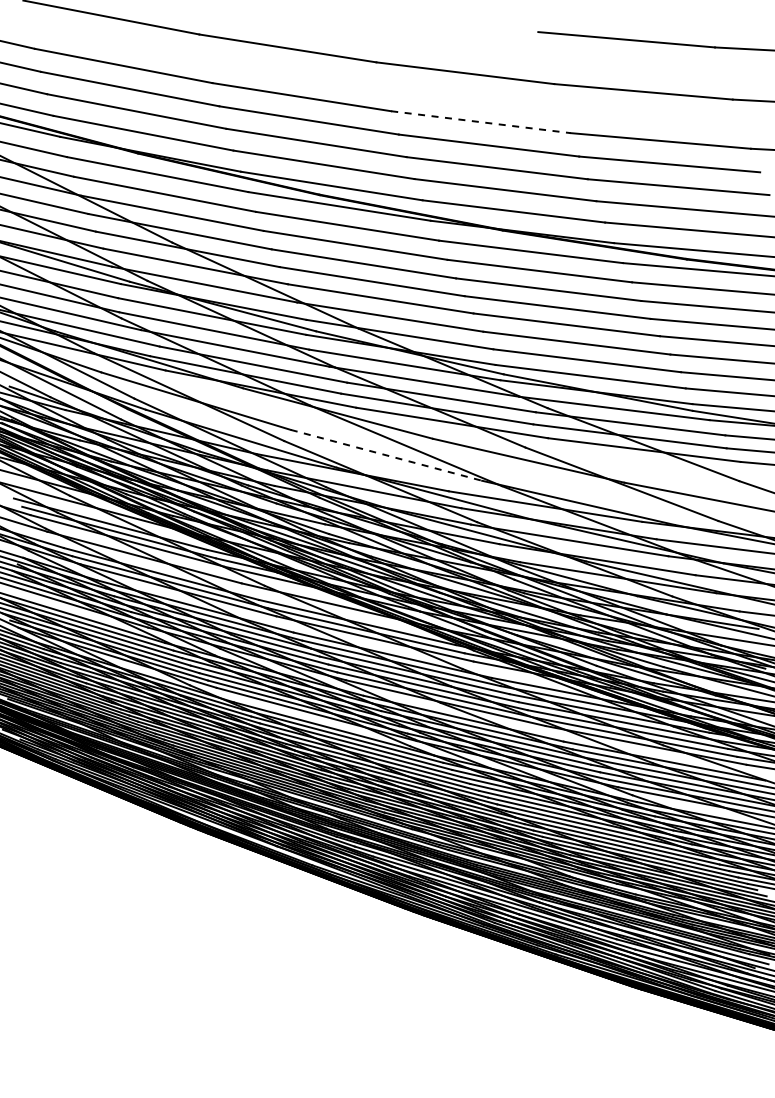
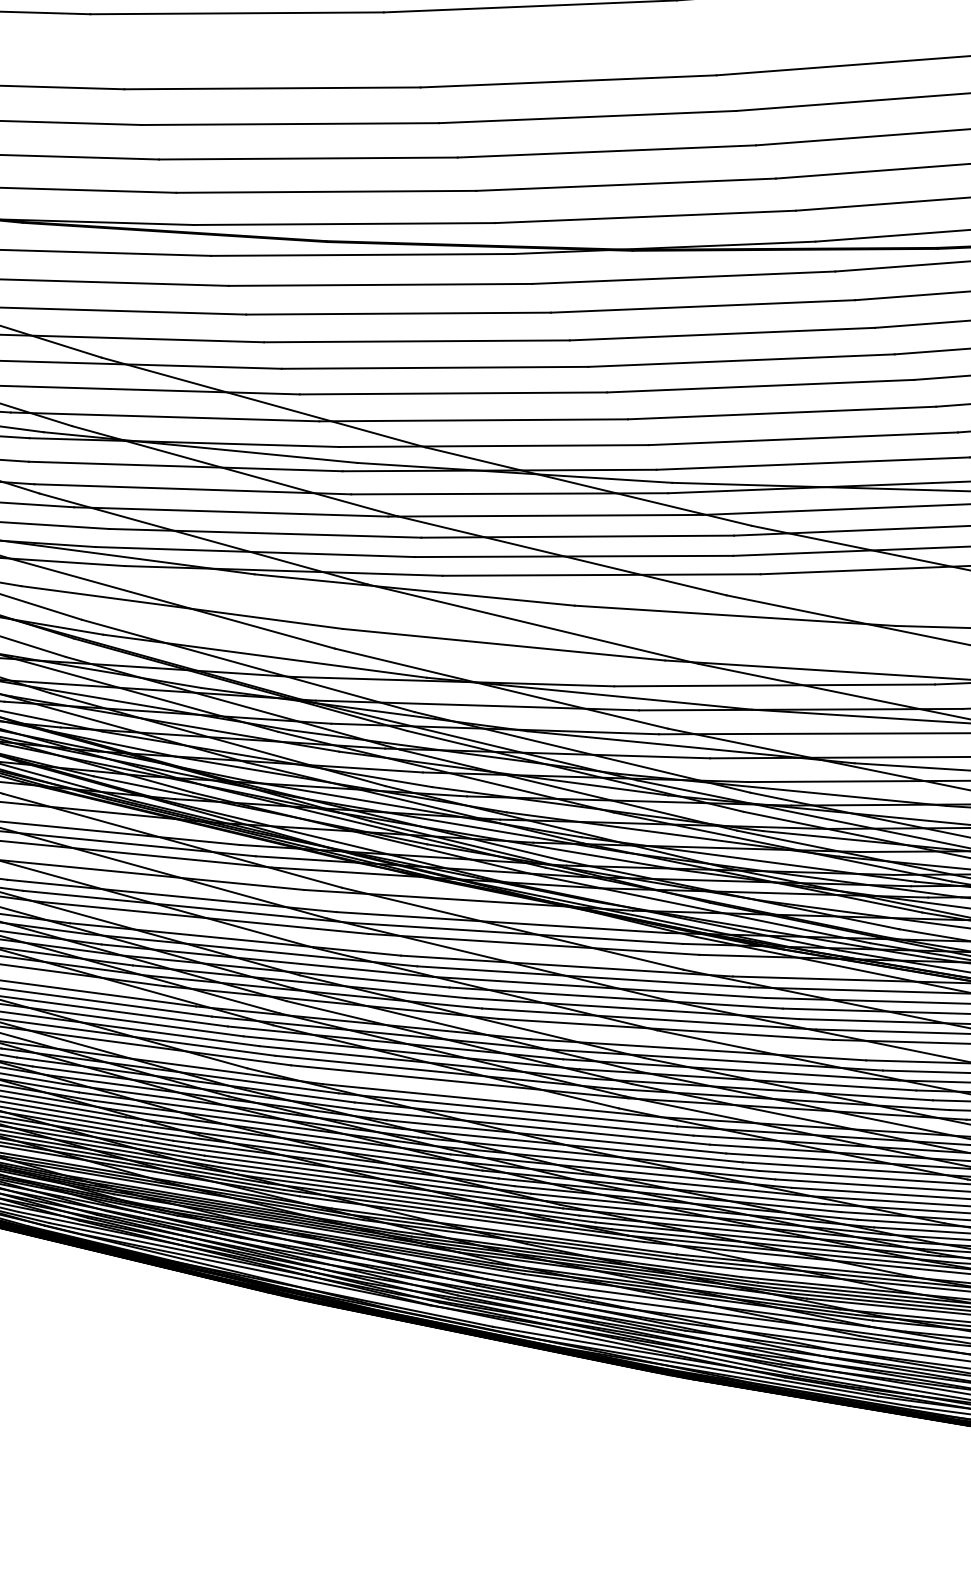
line: (481, 122) -> (569, 81), dashed -> solid
line: (386, 455) -> (504, 644), dashed -> solid

